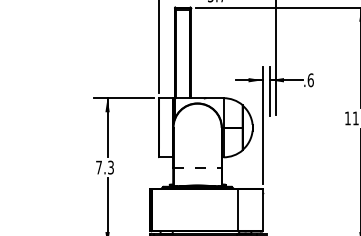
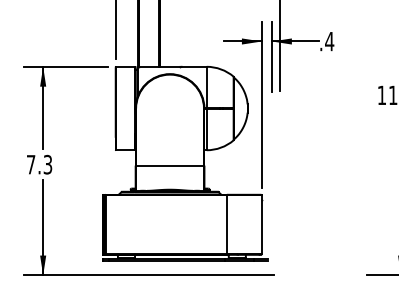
text: (310, 80) -> (329, 41), .6 -> .4
line: (198, 168) -> (171, 165), dashed -> solid

